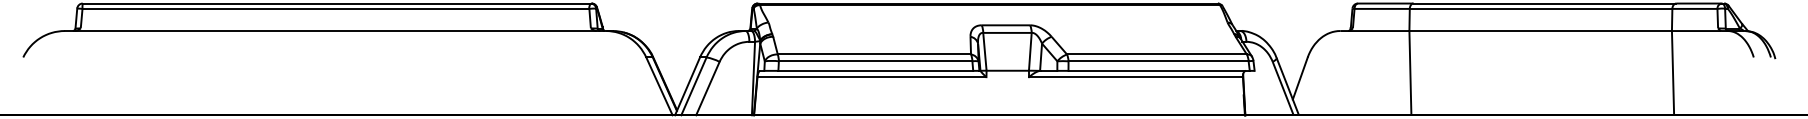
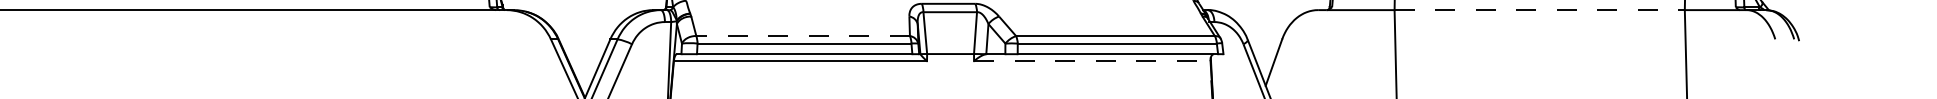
line: (1541, 31) -> (1540, 10), solid -> dashed
line: (874, 54) -> (803, 36), solid -> dashed
line: (1135, 77) -> (1091, 61), solid -> dashed

